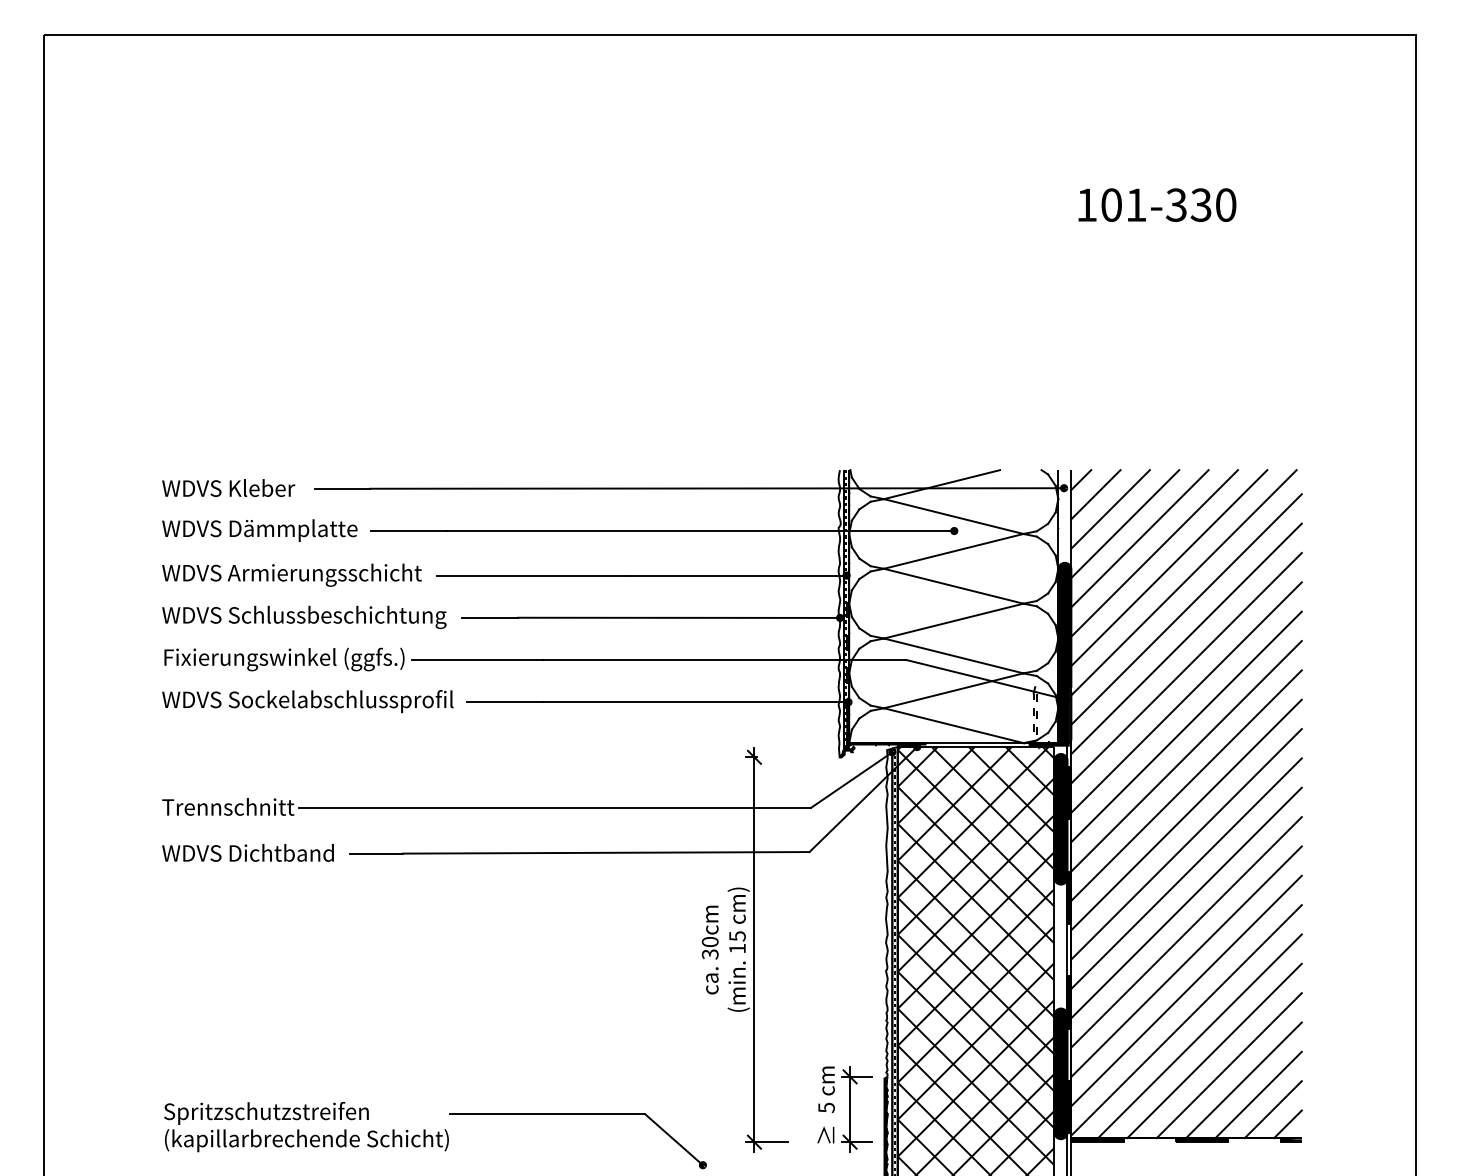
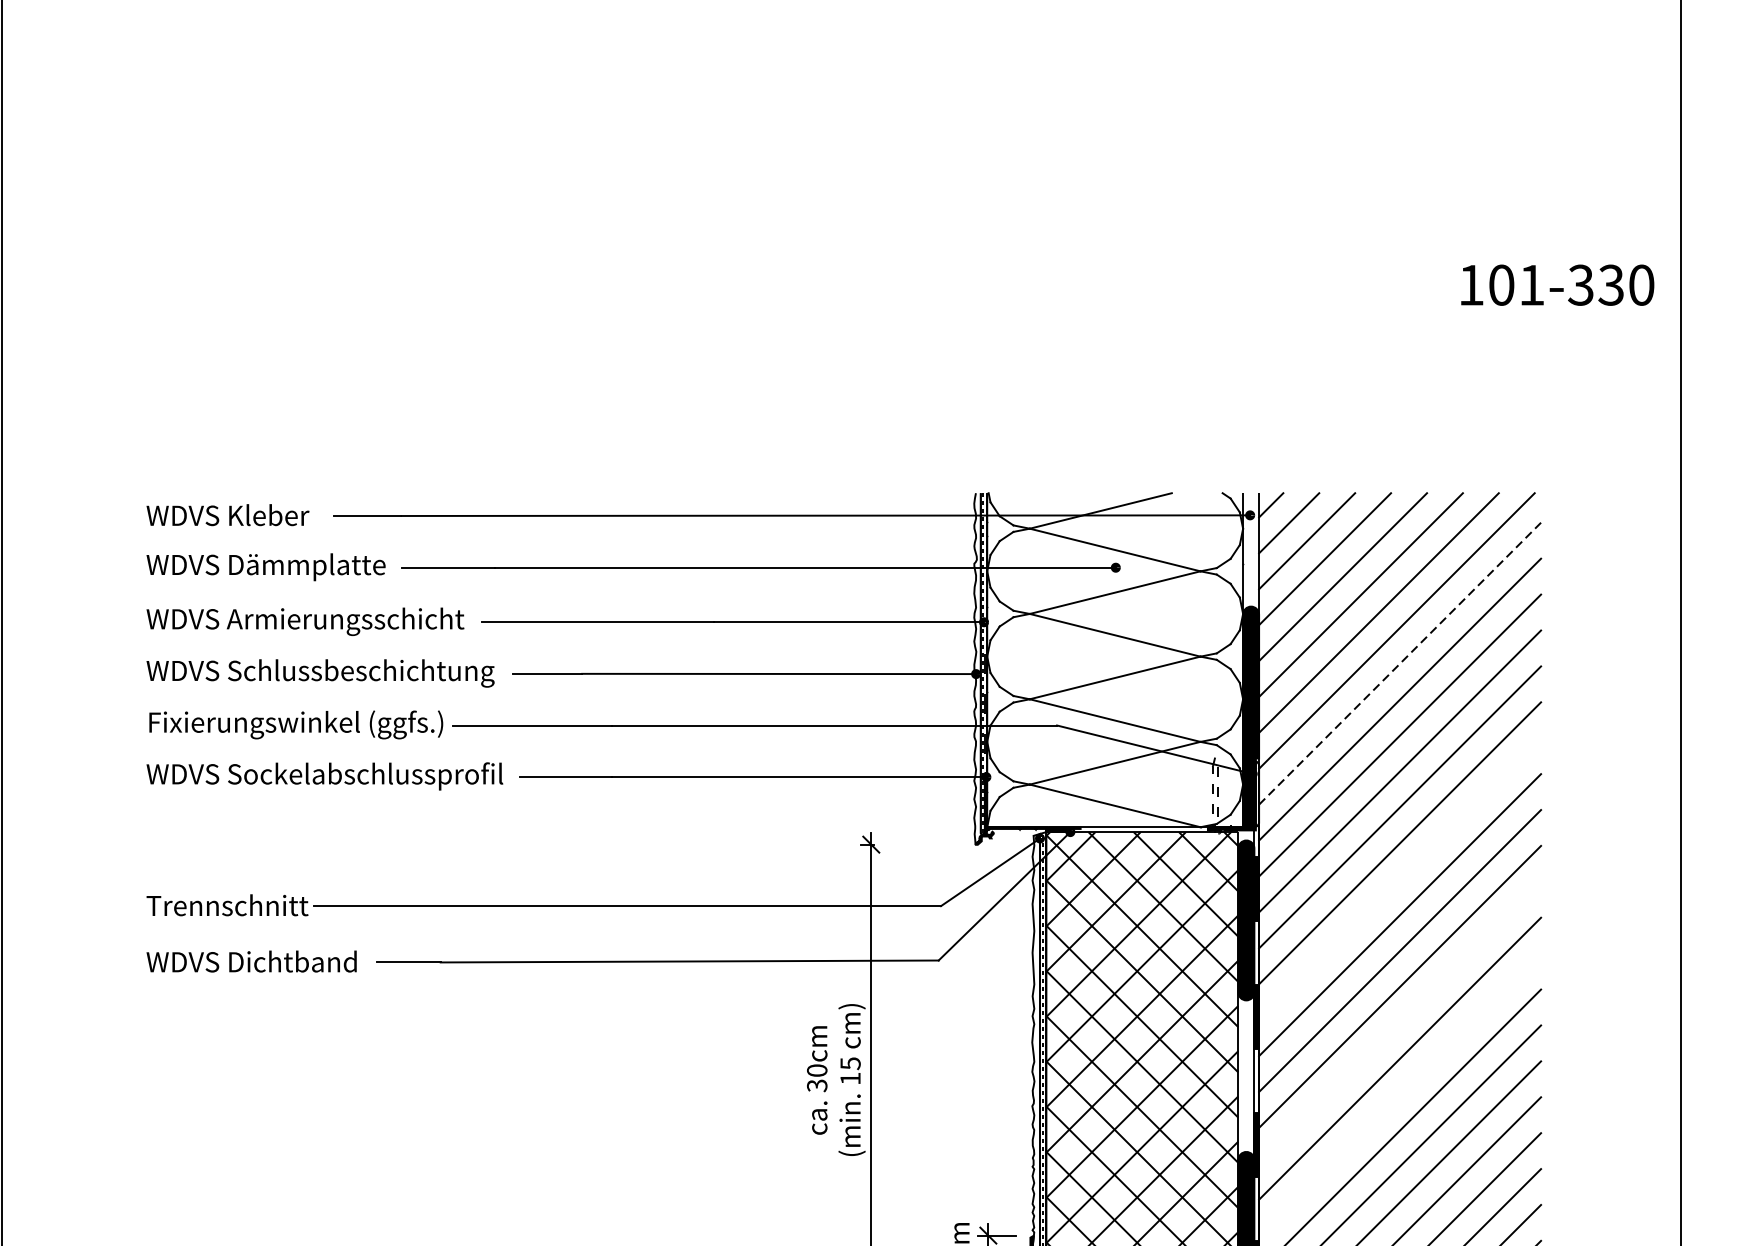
text: (1157, 204) -> (1557, 284), moved
line: (1186, 609) -> (1399, 663), solid -> dashed
line: (1186, 785) -> (1399, 879), removed
line: (1186, 902) -> (1399, 1022), removed
line: (1186, 961) -> (1399, 1094), removed

